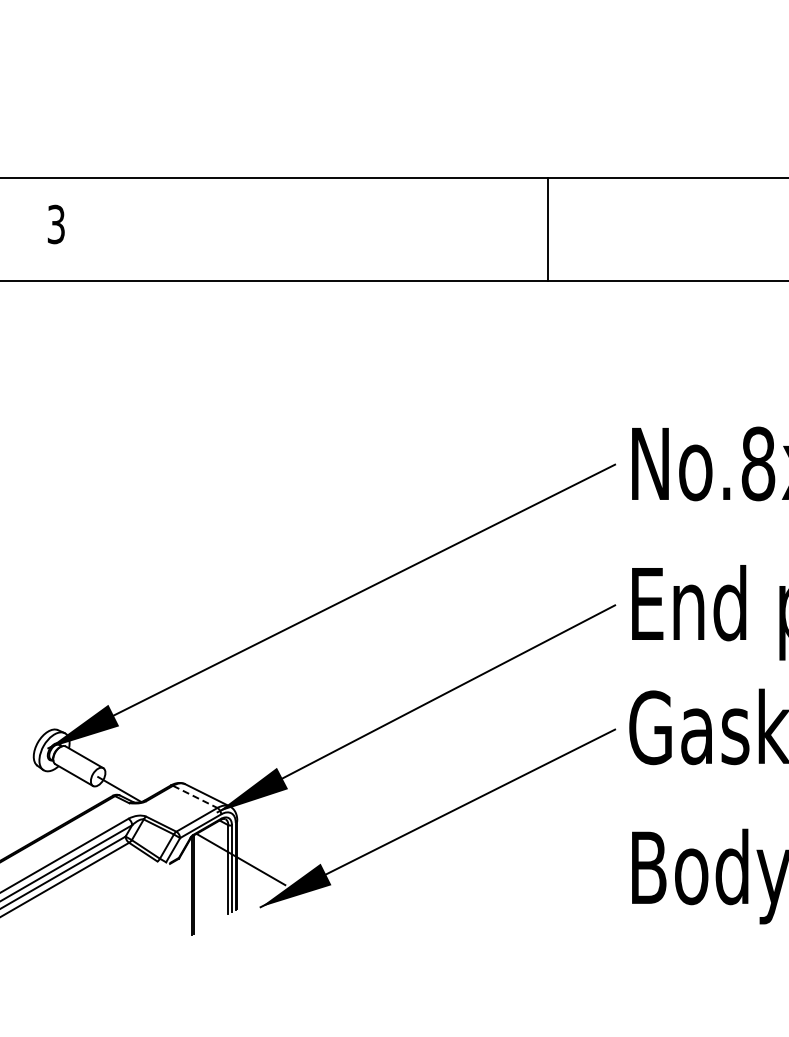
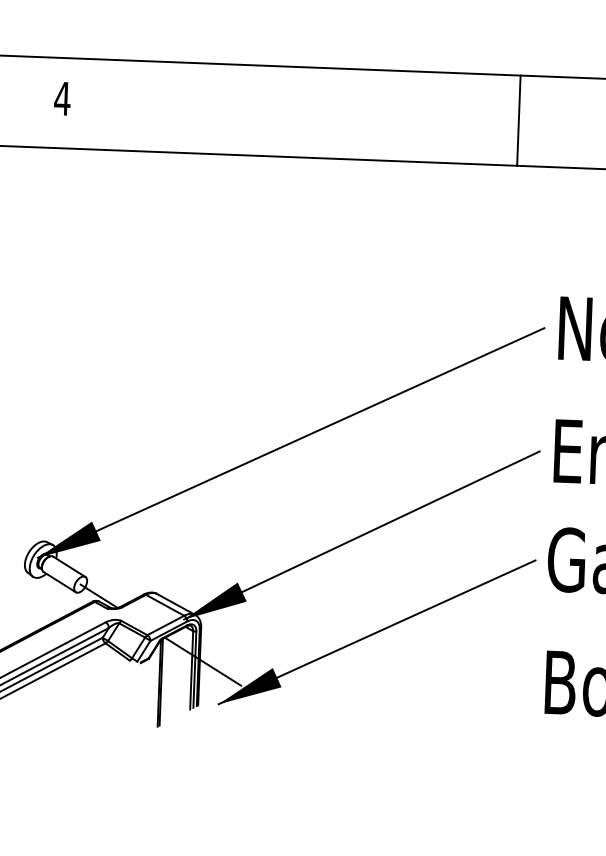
text: (56, 224) -> (62, 98), 3 -> 4
line: (547, 229) -> (518, 120), moved
line: (195, 796) -> (165, 604), dashed -> solid

